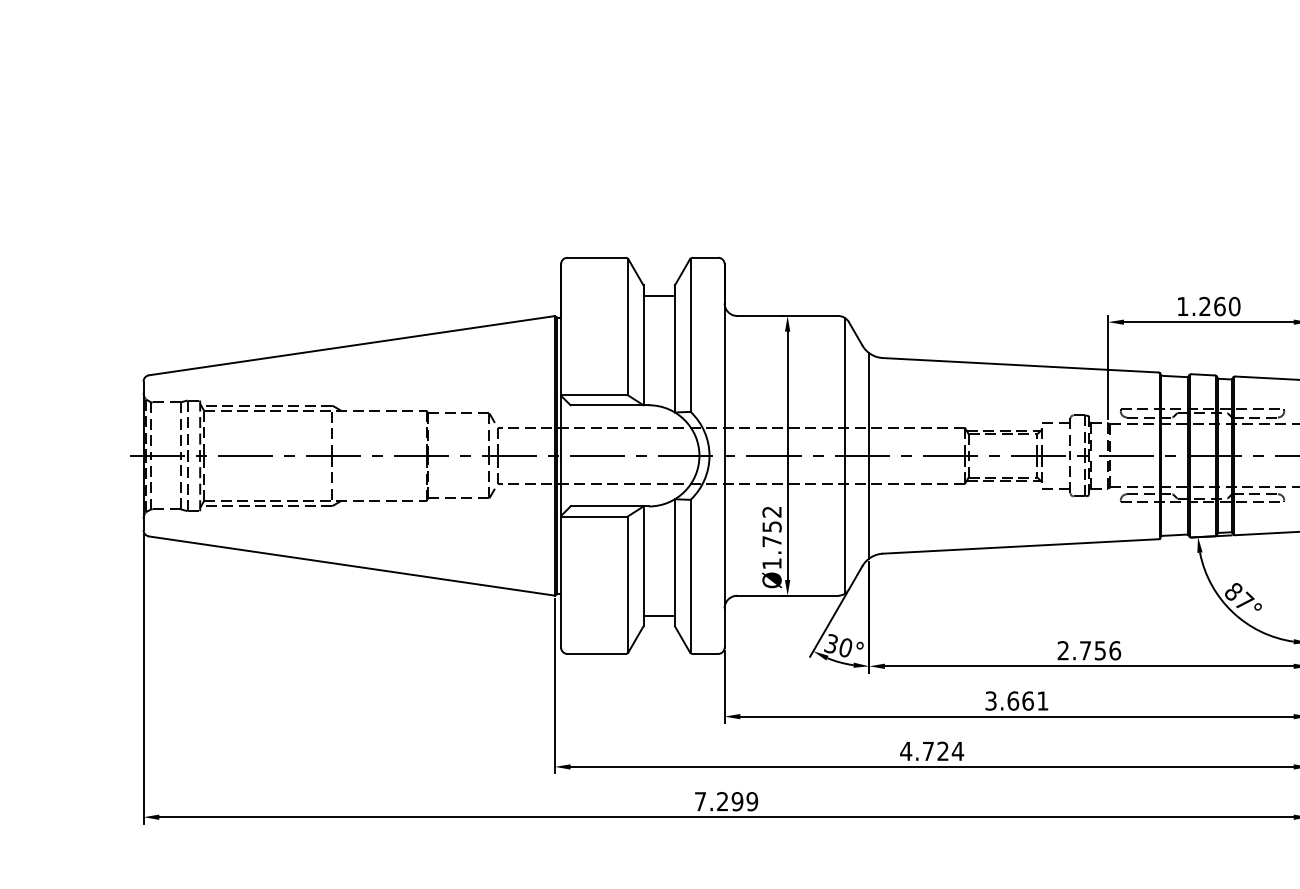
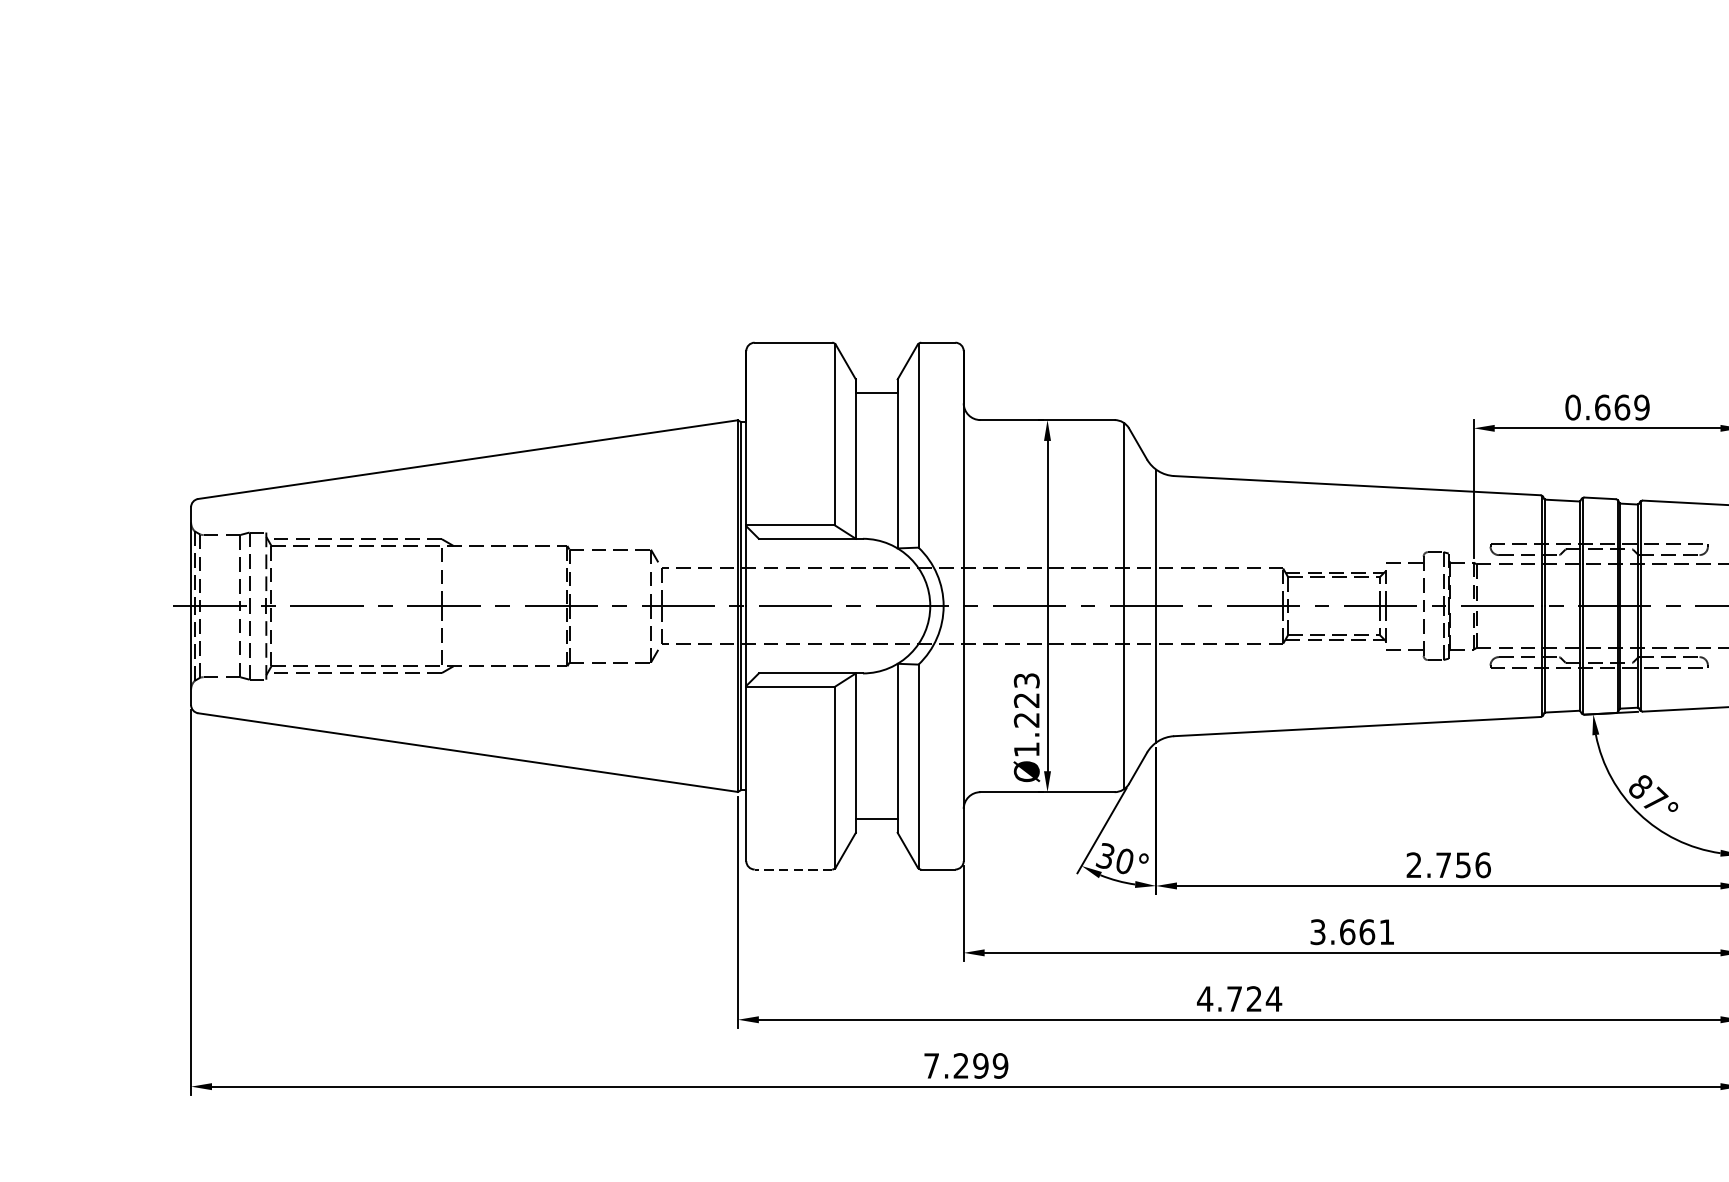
text: (1208, 306) -> (1607, 407), 1.260 -> 0.669
text: (771, 526) -> (1026, 700), Ø1.752 -> Ø1.223
line: (596, 653) -> (793, 868), solid -> dashed

